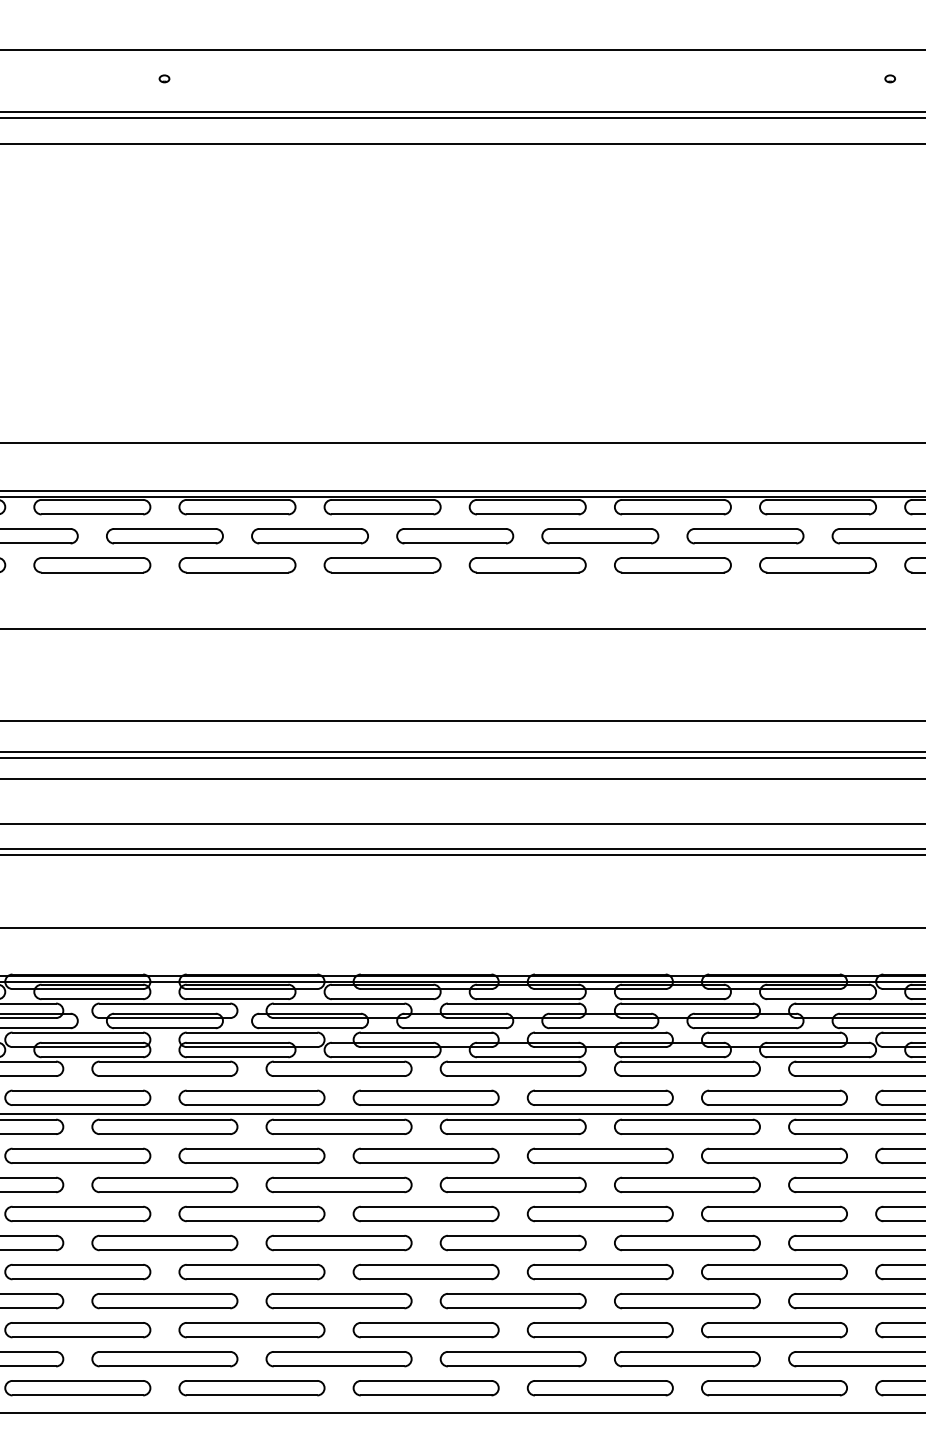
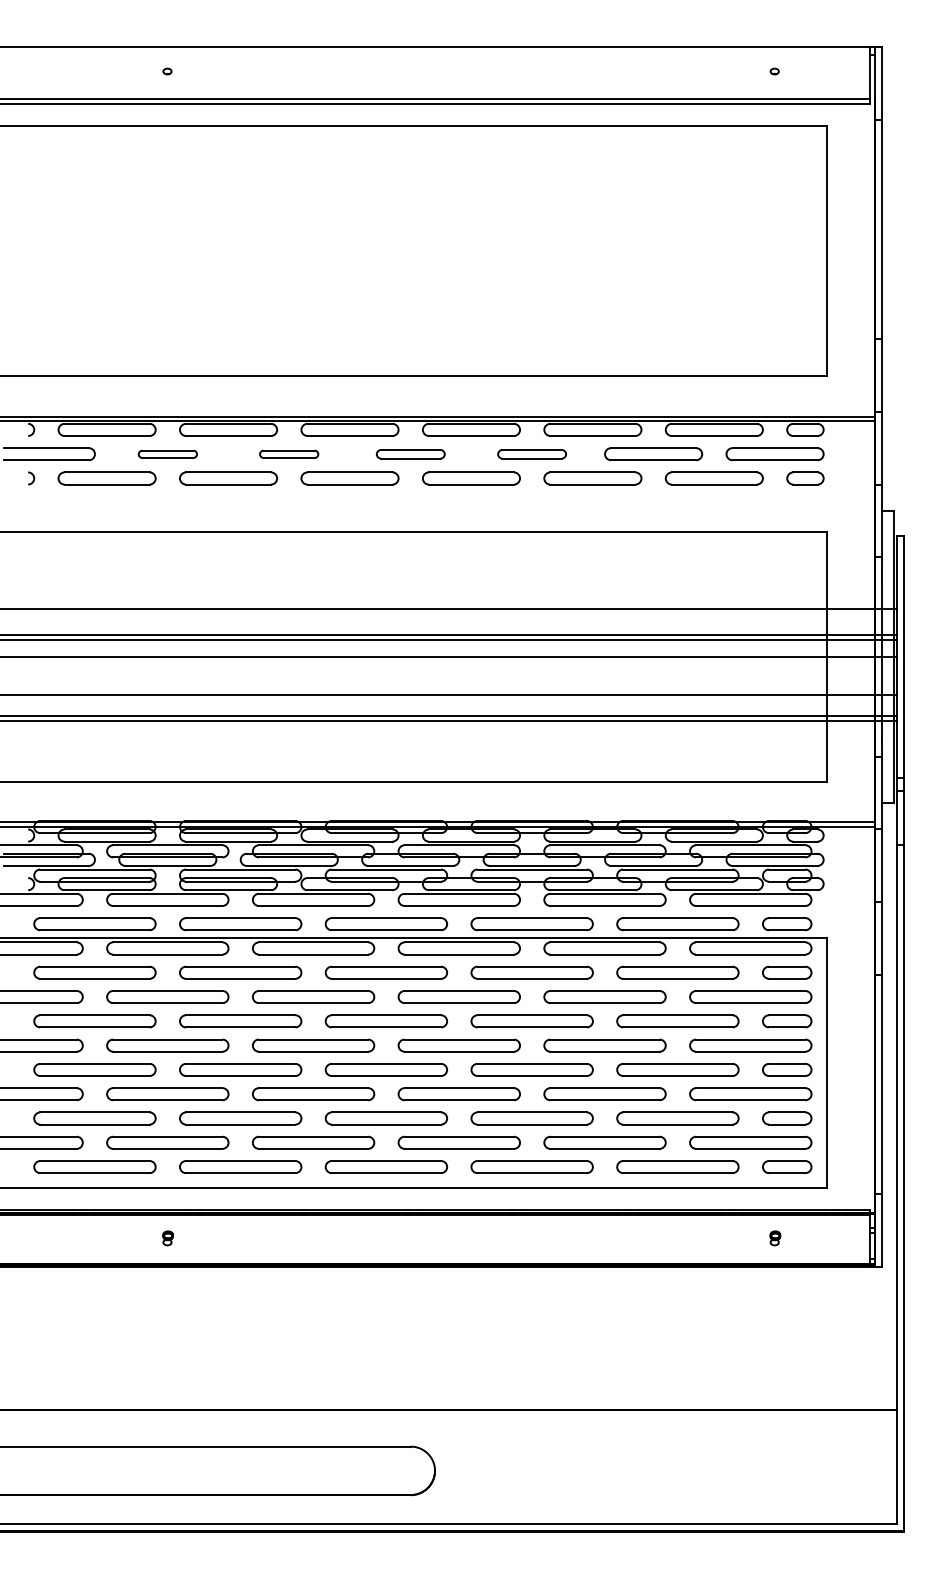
part: (164, 536) -> (167, 454), size x0.6
part: (309, 536) -> (288, 454), size x0.6
part: (454, 536) -> (410, 454), size x0.7
part: (599, 536) -> (531, 454), size x0.7

